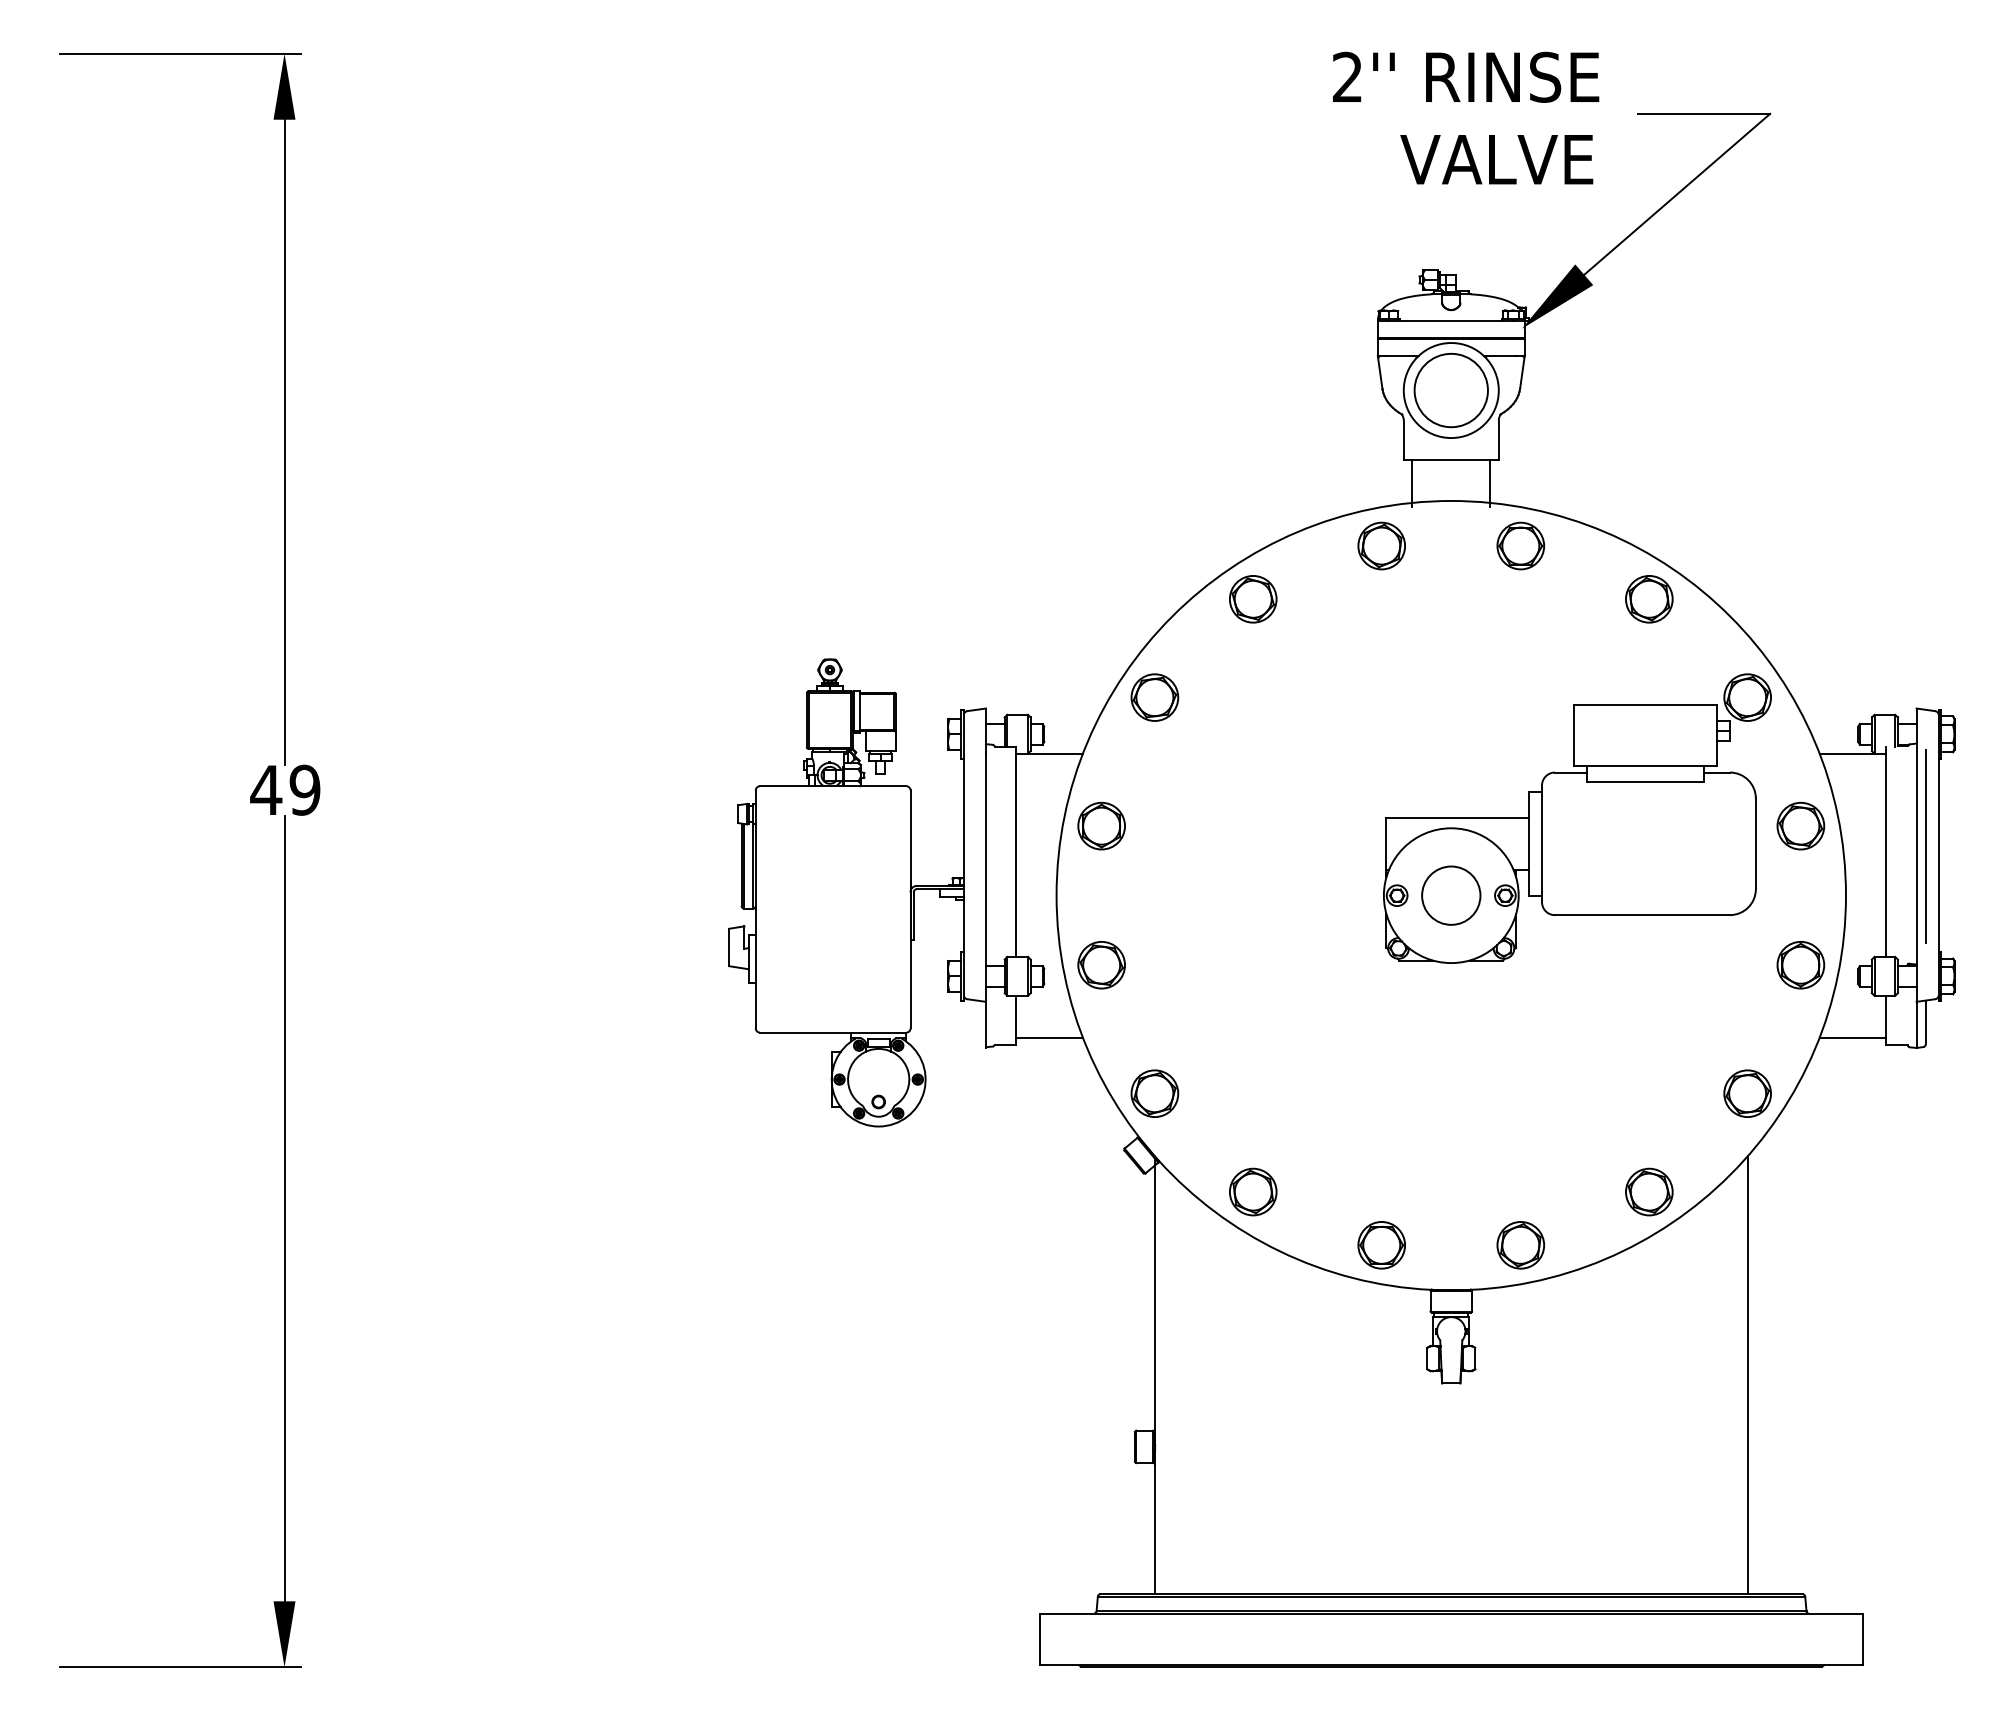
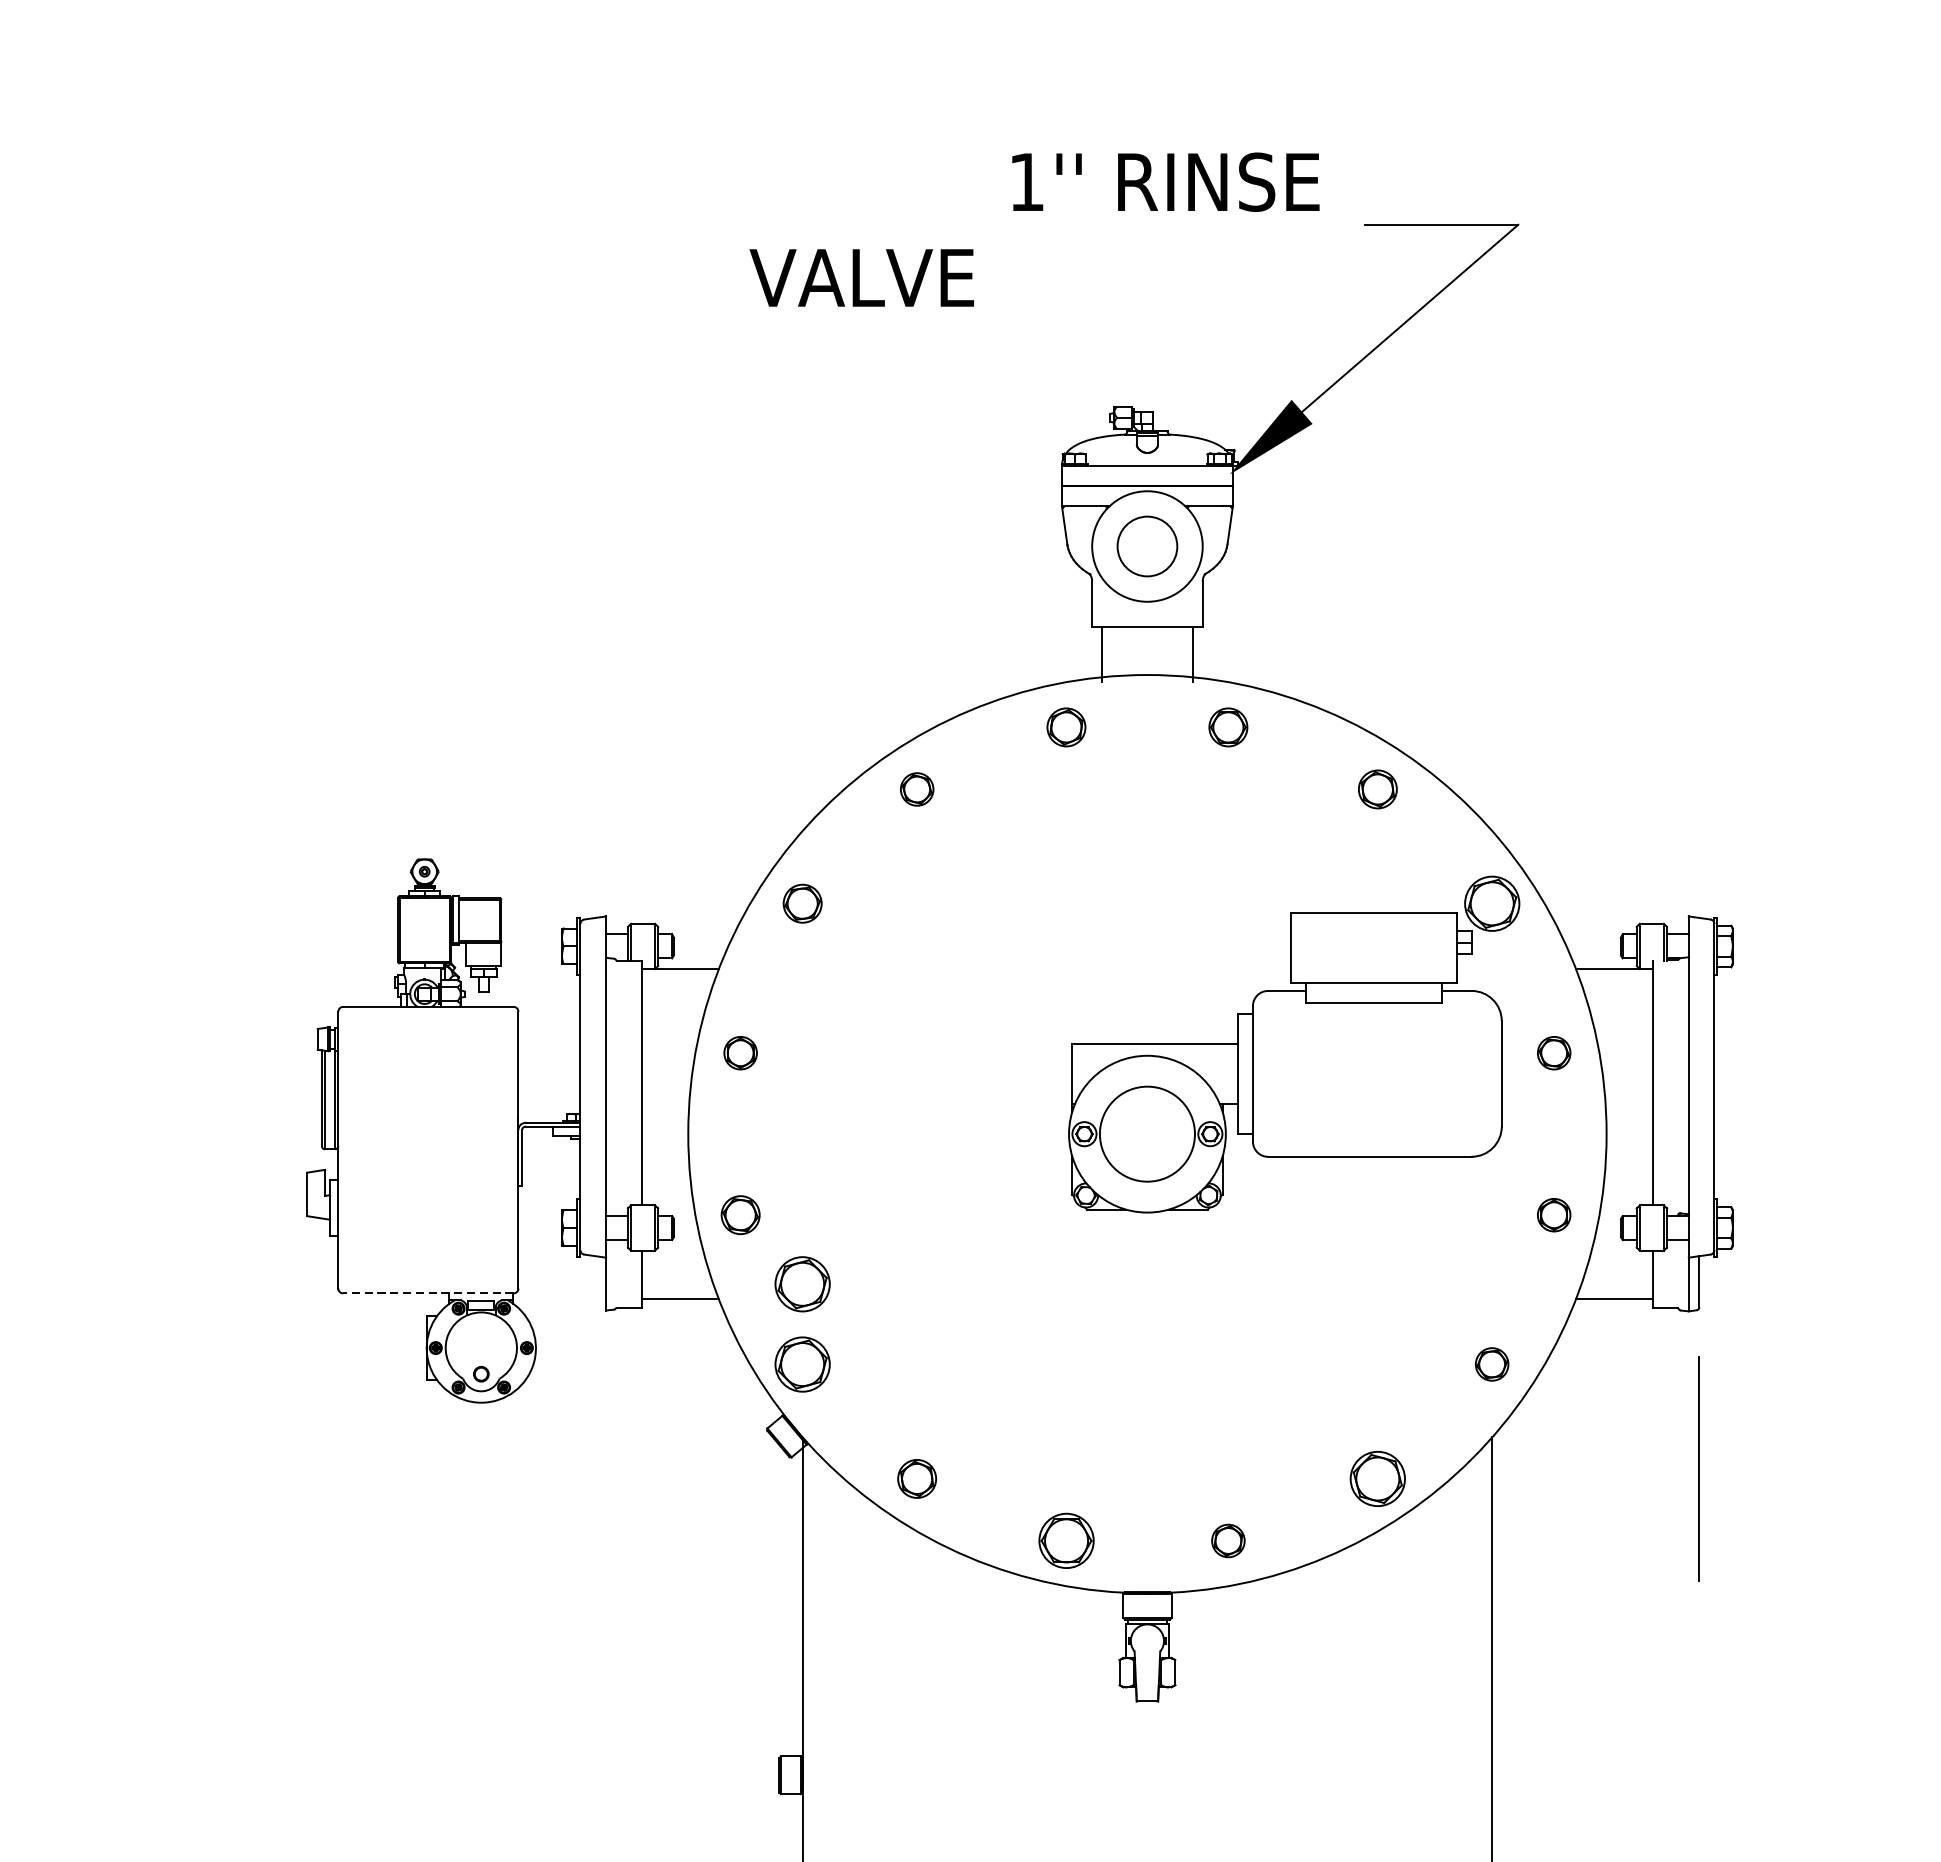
text: (1347, 76) -> (1026, 181), 2'' -> 1''
text: (1496, 159) -> (861, 277), moved
circle: (1450, 390) -> (1146, 546), size x0.7
part: (1381, 545) -> (1066, 726), size x0.7
part: (1520, 545) -> (1227, 726), size x0.7
part: (1253, 599) -> (917, 789), size x0.6
part: (1649, 599) -> (1378, 789), size x0.7
part: (1154, 697) -> (802, 903), size x0.7
part: (1101, 825) -> (740, 1052), size x0.6
part: (1800, 825) -> (1553, 1052), size x0.6
line: (1925, 846) -> (1699, 1468), moved
circle: (1451, 895) -> (1147, 1133), size x1.4
part: (1101, 965) -> (740, 1215), size x0.7
part: (1800, 965) -> (1553, 1215), size x0.6
part: (1154, 1024) -> (802, 1284), added
line: (832, 1032) -> (427, 1293), solid -> dashed
part: (1747, 1093) -> (1492, 1364), size x0.6
part: (1253, 1191) -> (917, 1478), size x0.7
part: (1520, 1245) -> (1227, 1541), size x0.6

